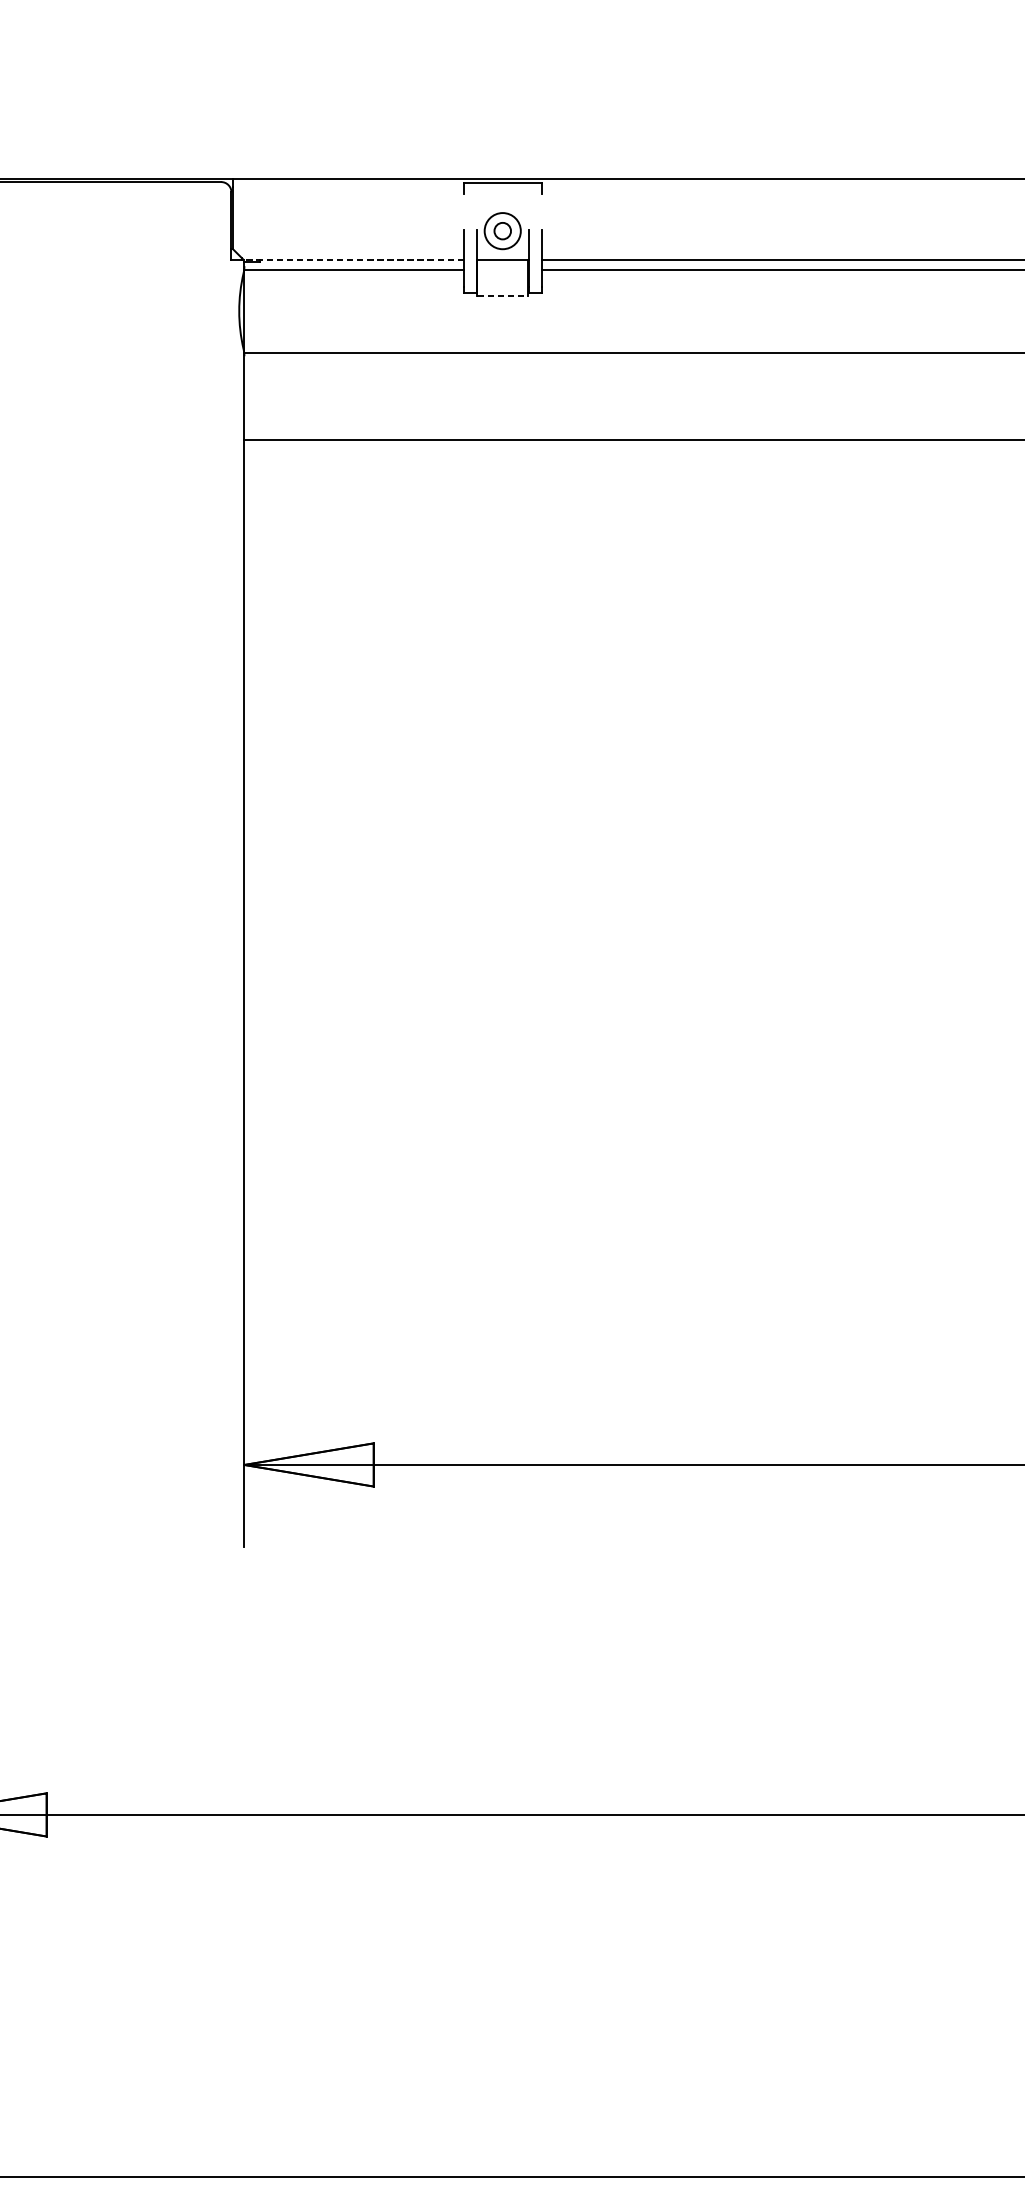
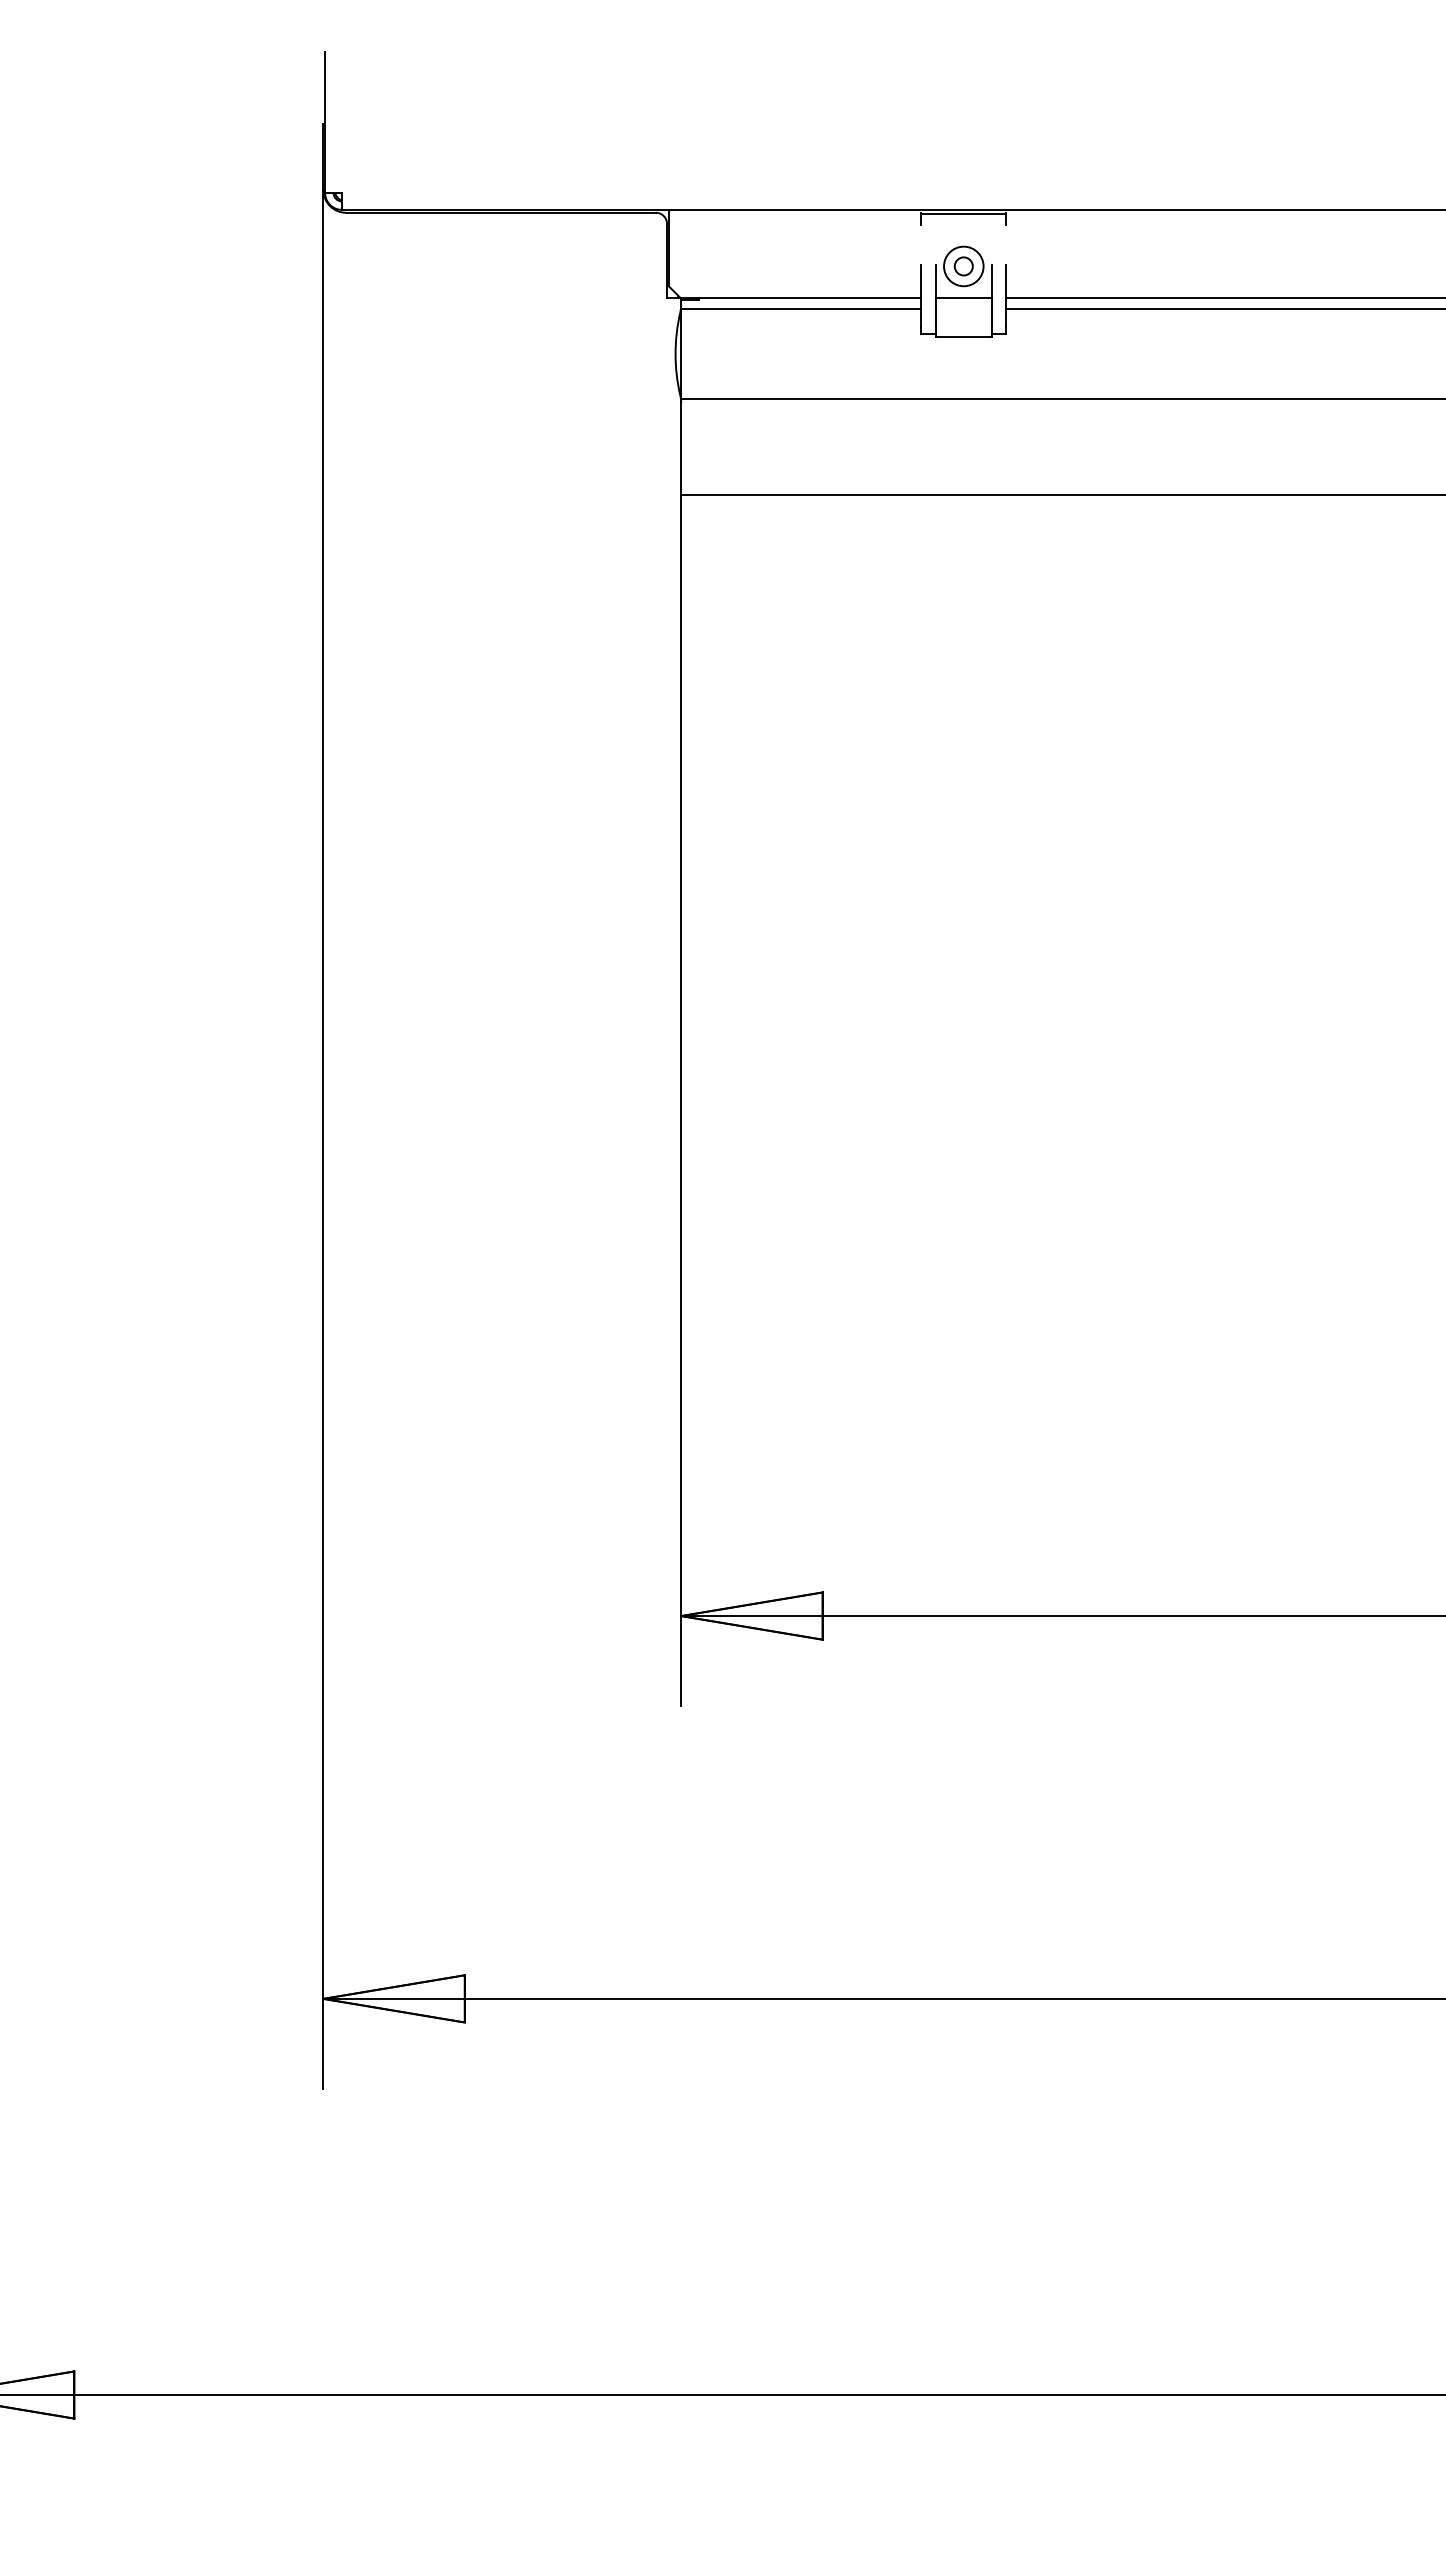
line: (353, 259) -> (800, 297), dashed -> solid
line: (502, 296) -> (963, 337), dashed -> solid

